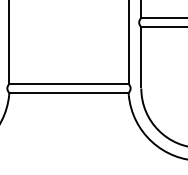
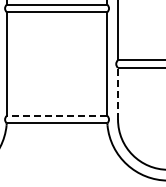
line: (141, 57) -> (118, 93), solid -> dashed
line: (68, 83) -> (56, 115), solid -> dashed

